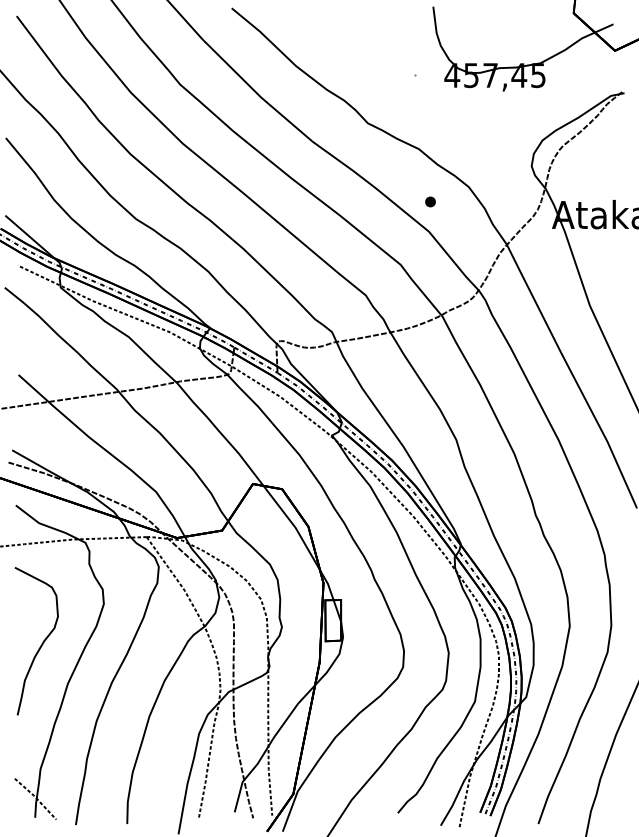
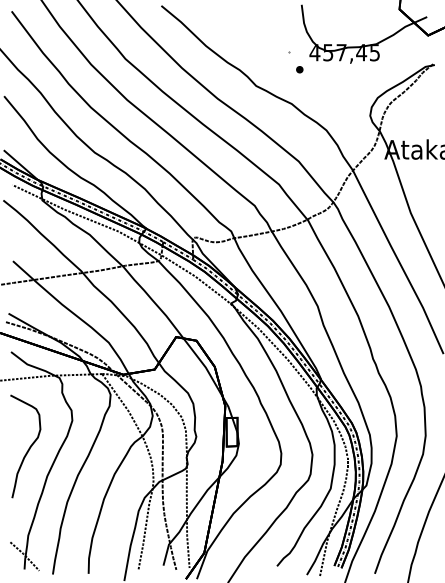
part: (430, 201) -> (299, 69), moved

